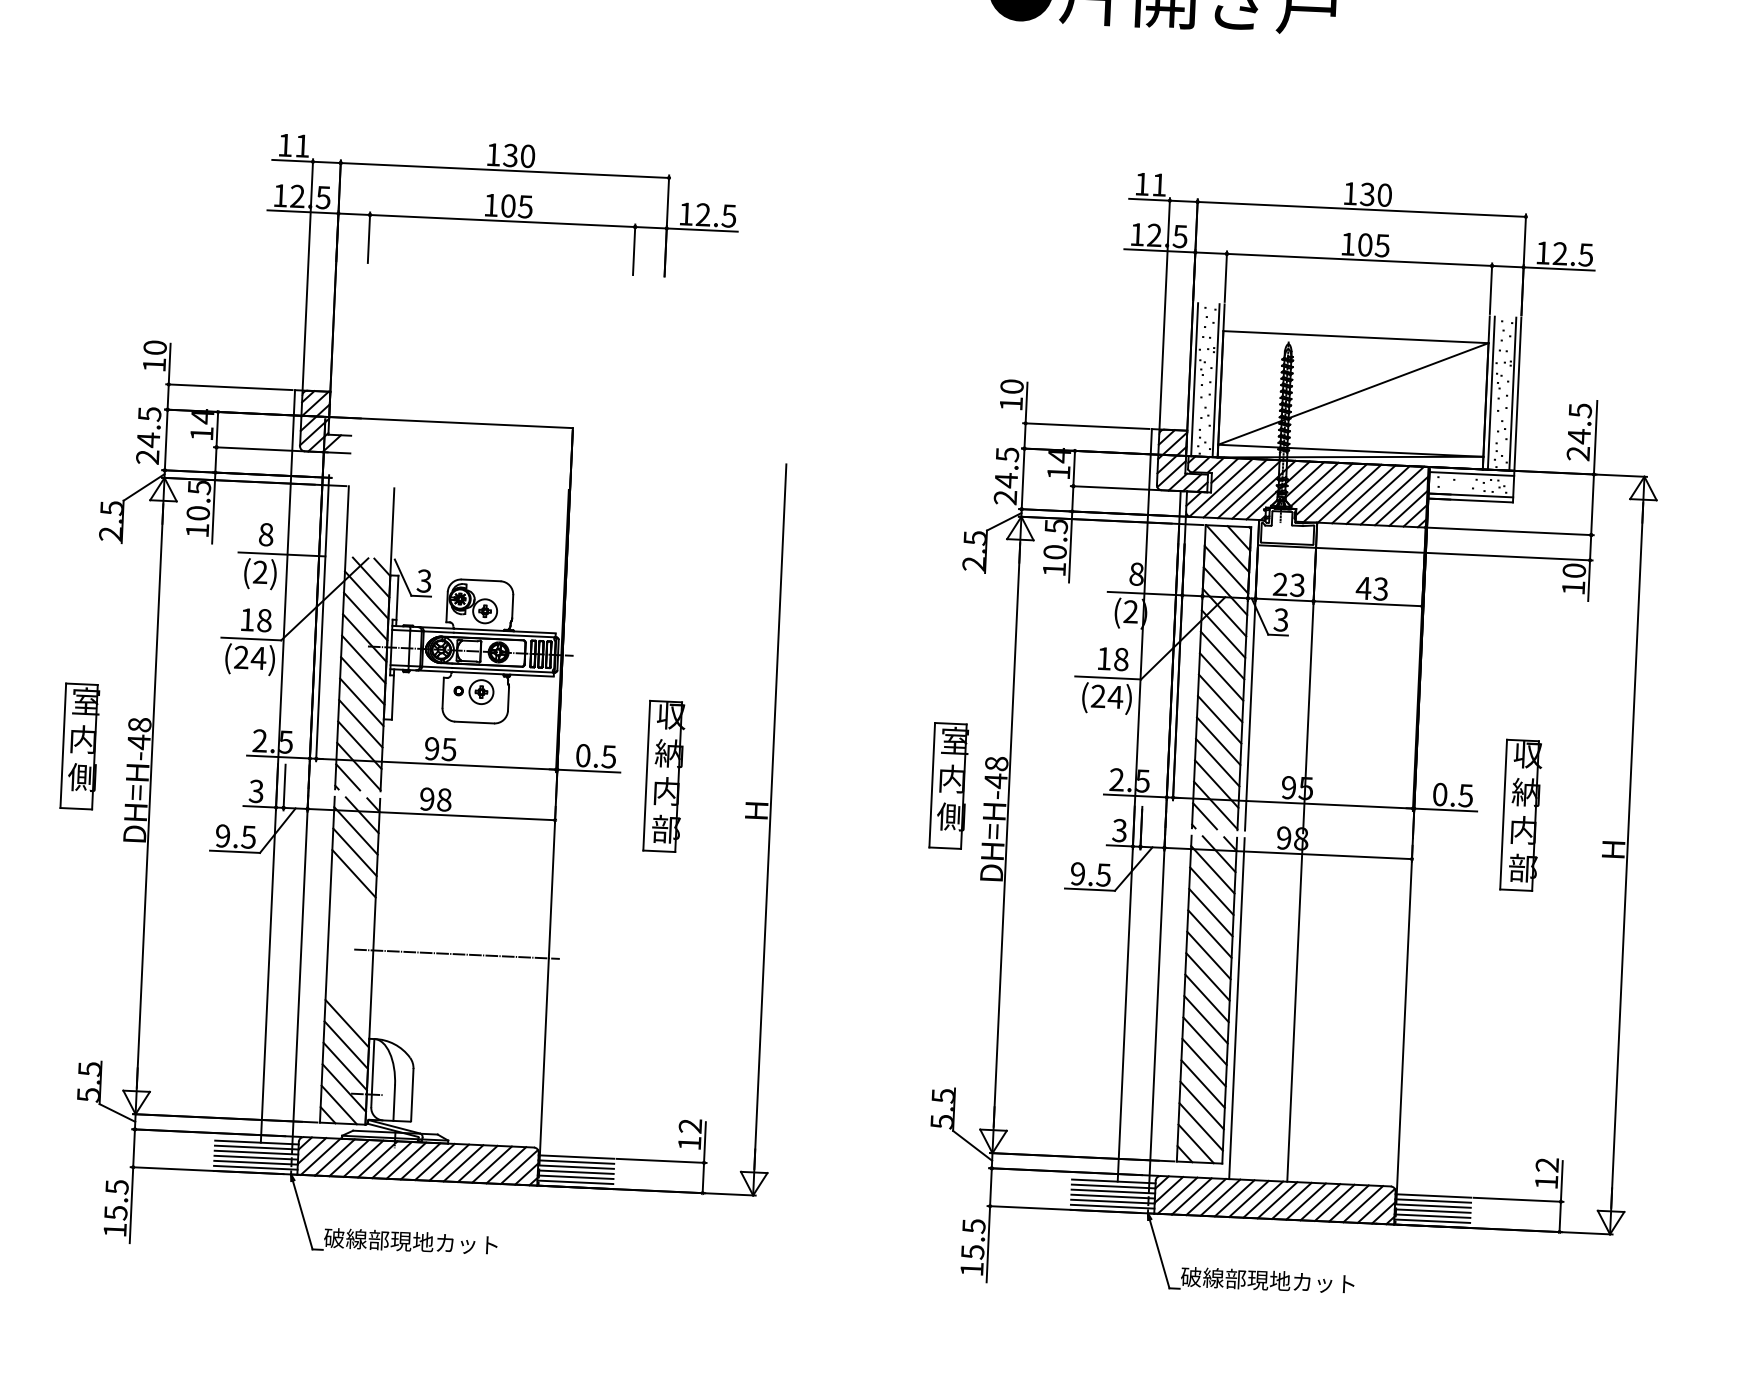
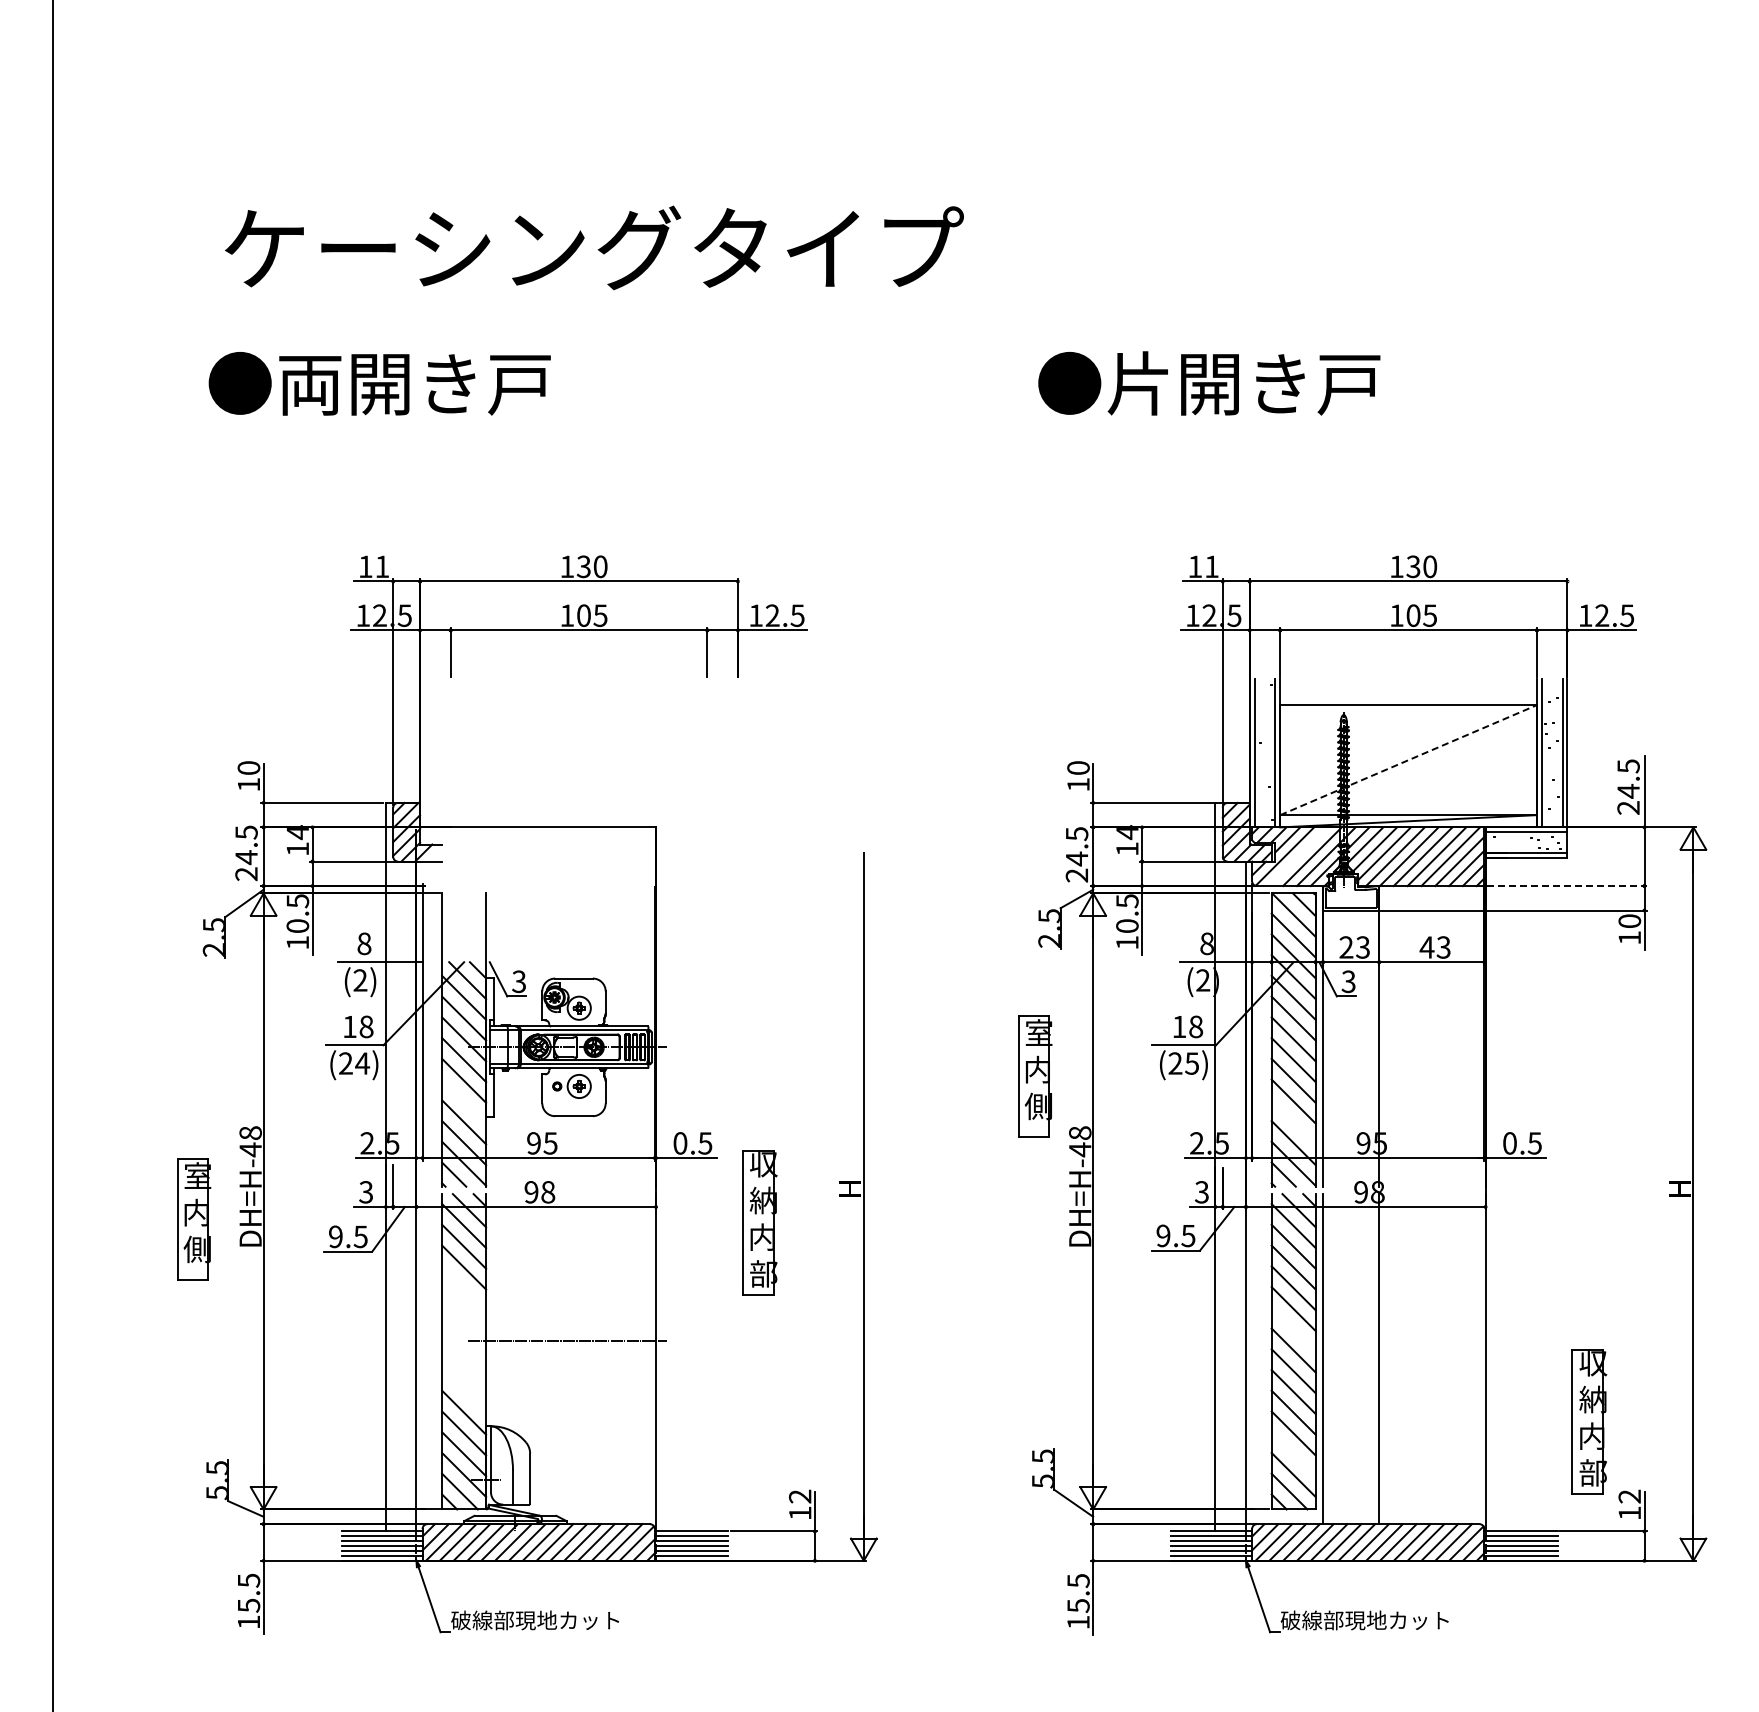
line: (1353, 394) -> (1408, 760), solid -> dashed
line: (1235, 488) -> (1298, 856), removed
line: (1511, 531) -> (1567, 886), solid -> dashed
text: (1114, 697) -> (1191, 1063), (24) -> (25)
line: (362, 702) -> (464, 1101), removed
part: (80, 746) -> (194, 1219), moved
line: (1217, 762) -> (1293, 1122), removed
part: (664, 776) -> (759, 1222), moved
part: (949, 785) -> (1035, 1076), moved
part: (1521, 814) -> (1589, 1421), moved
line: (1207, 976) -> (1293, 1329), removed
line: (1201, 1105) -> (1293, 1454), removed

